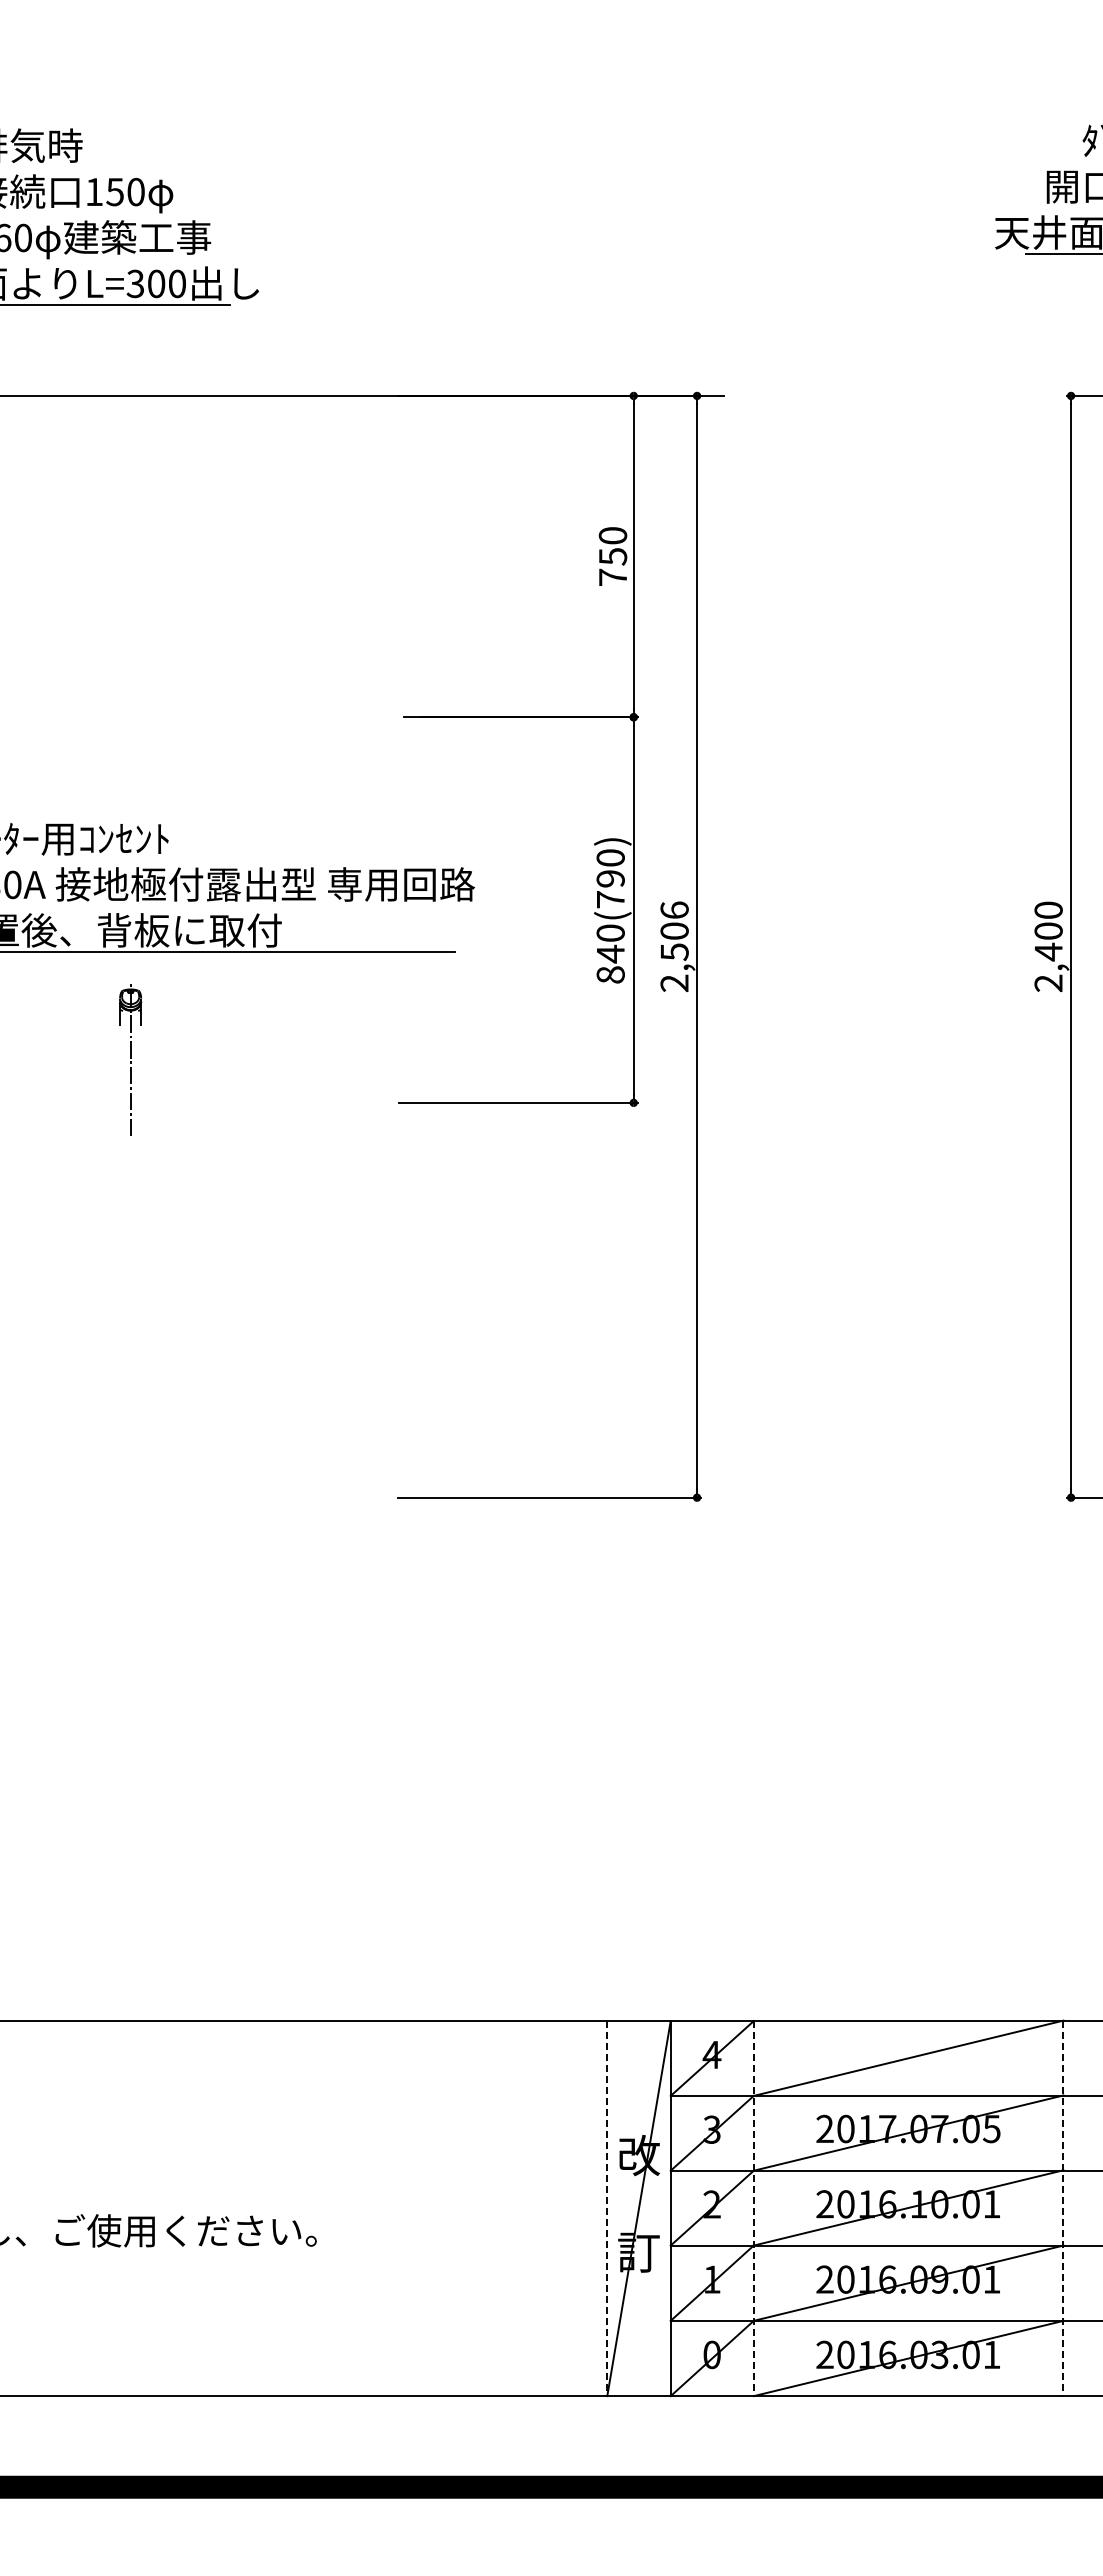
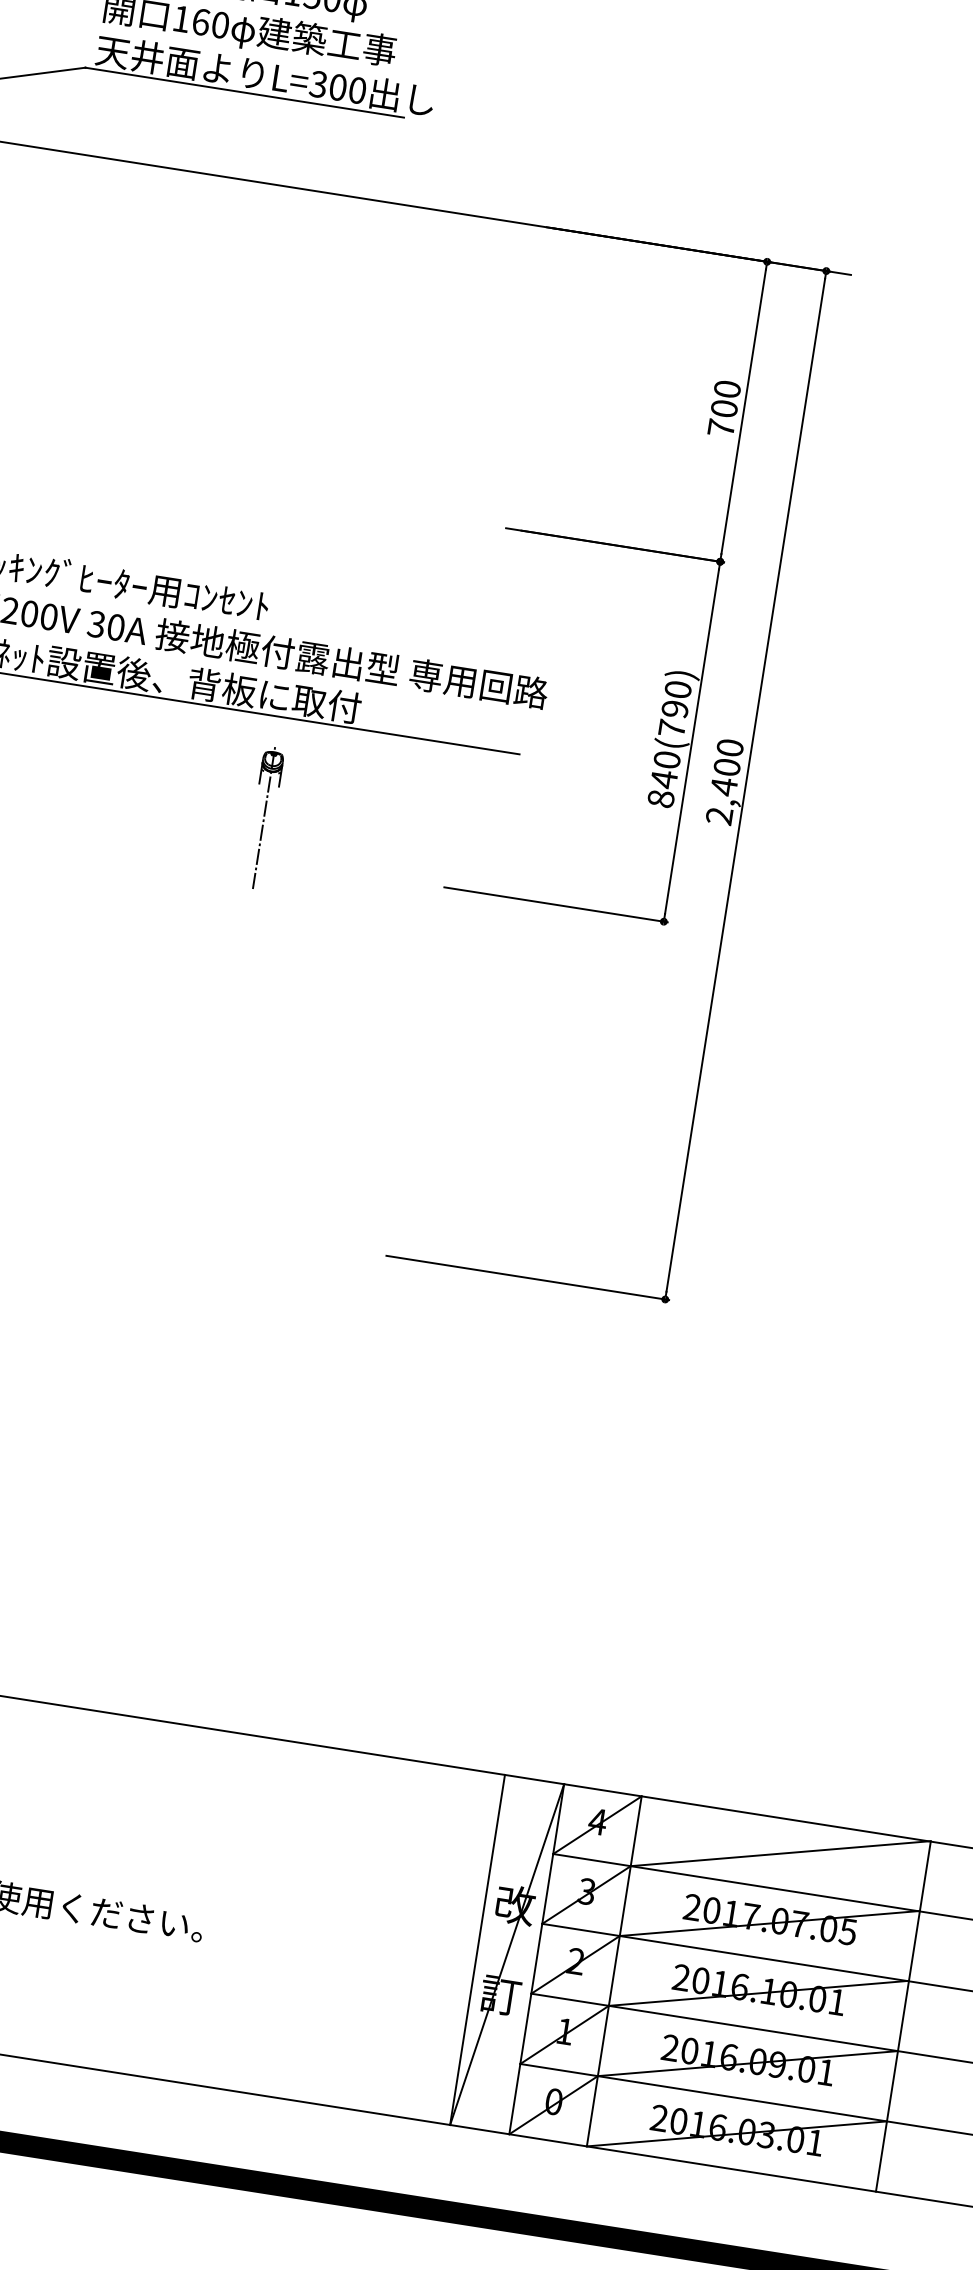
text: (612, 556) -> (723, 408), 750 -> 700
text: (674, 931) -> (726, 767), 2,506 -> 2,400
part: (130, 1059) -> (263, 817), moved
line: (607, 2208) -> (477, 1949), dashed -> solid
line: (753, 2208) -> (614, 1971), dashed -> solid
line: (1063, 2208) -> (903, 2016), dashed -> solid

